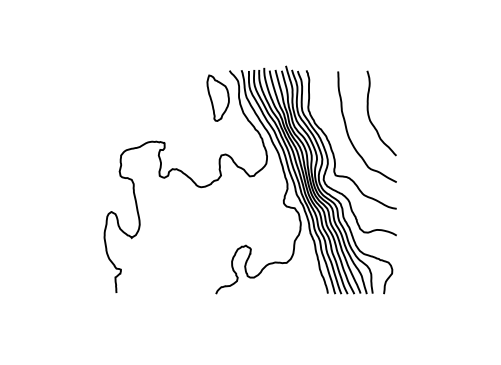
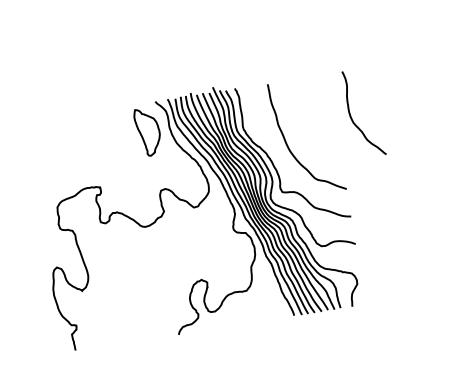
curve: (369, 113) -> (351, 115), moved

